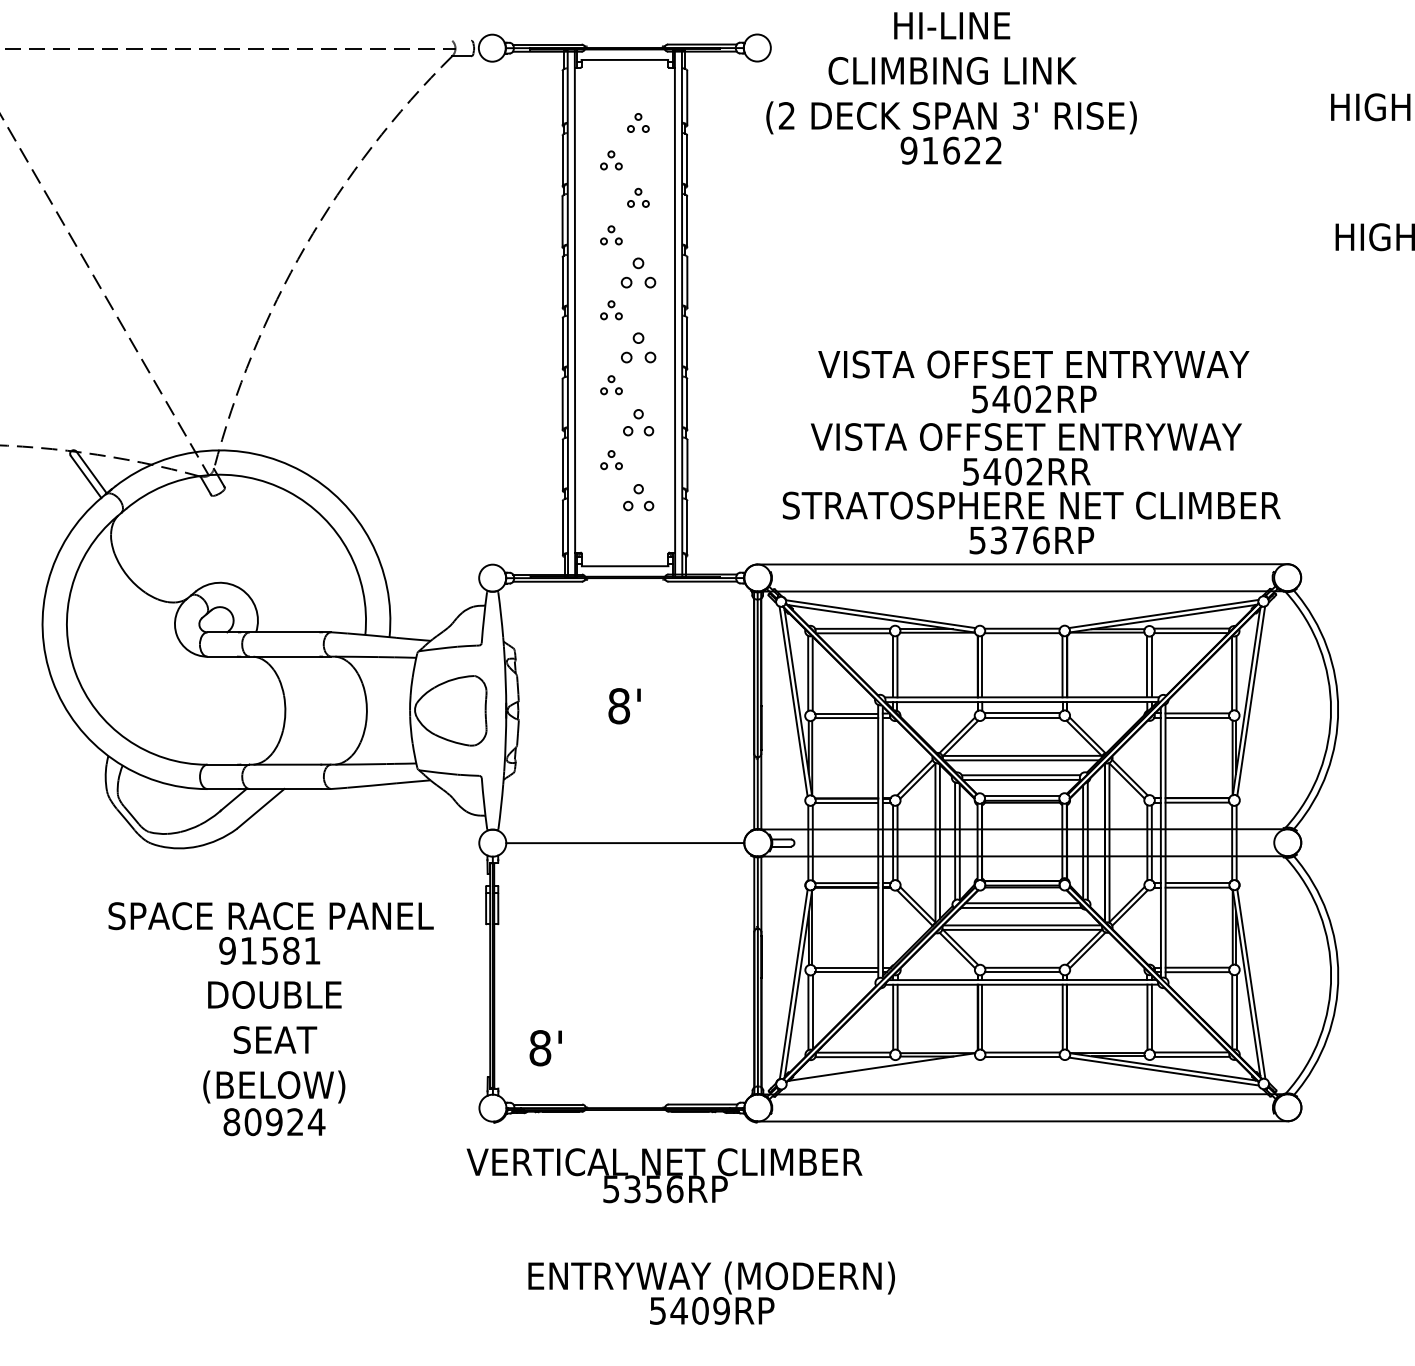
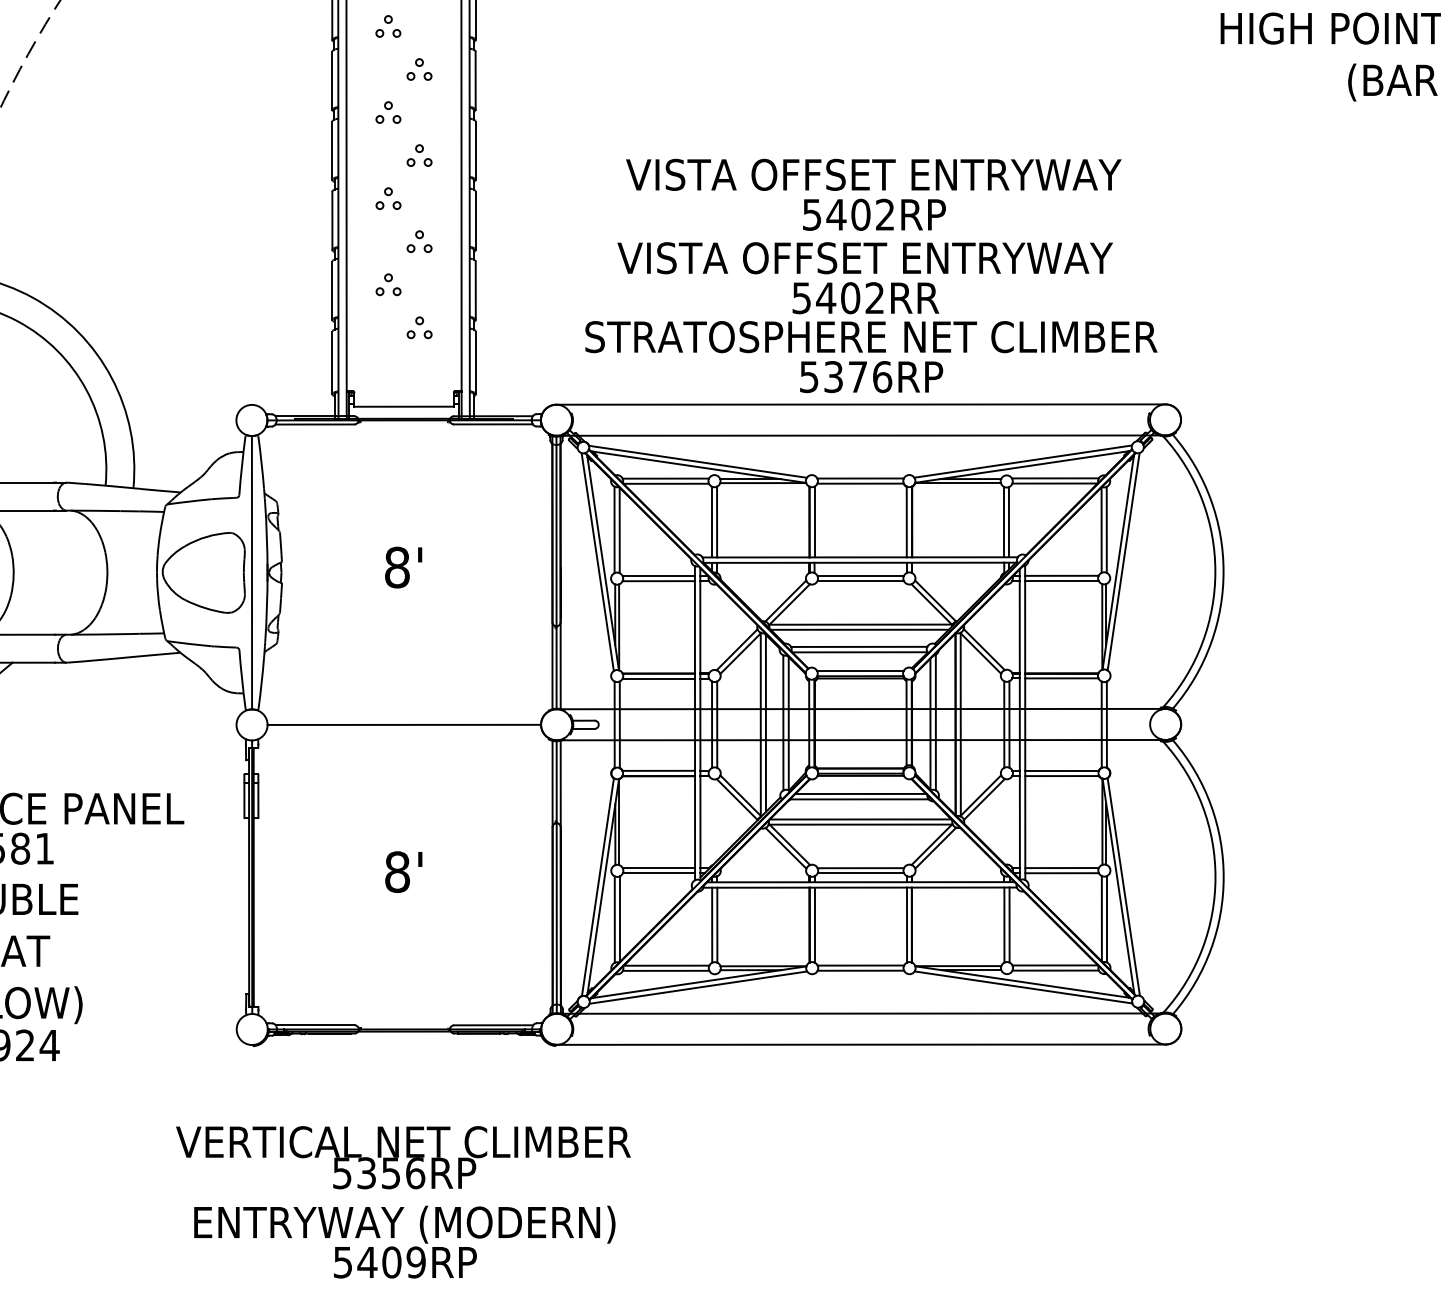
part: (638, 272) -> (419, 69), size x0.62
part: (638, 347) -> (419, 155), size x0.62
part: (638, 422) -> (419, 241), size x0.71
part: (638, 497) -> (419, 327), size x0.71
line: (492, 710) -> (251, 572), added
text: (545, 1048) -> (403, 872), moved
line: (880, 1071) -> (697, 987), added
text: (664, 1175) -> (403, 1157), moved
text: (711, 1292) -> (404, 1241), moved

